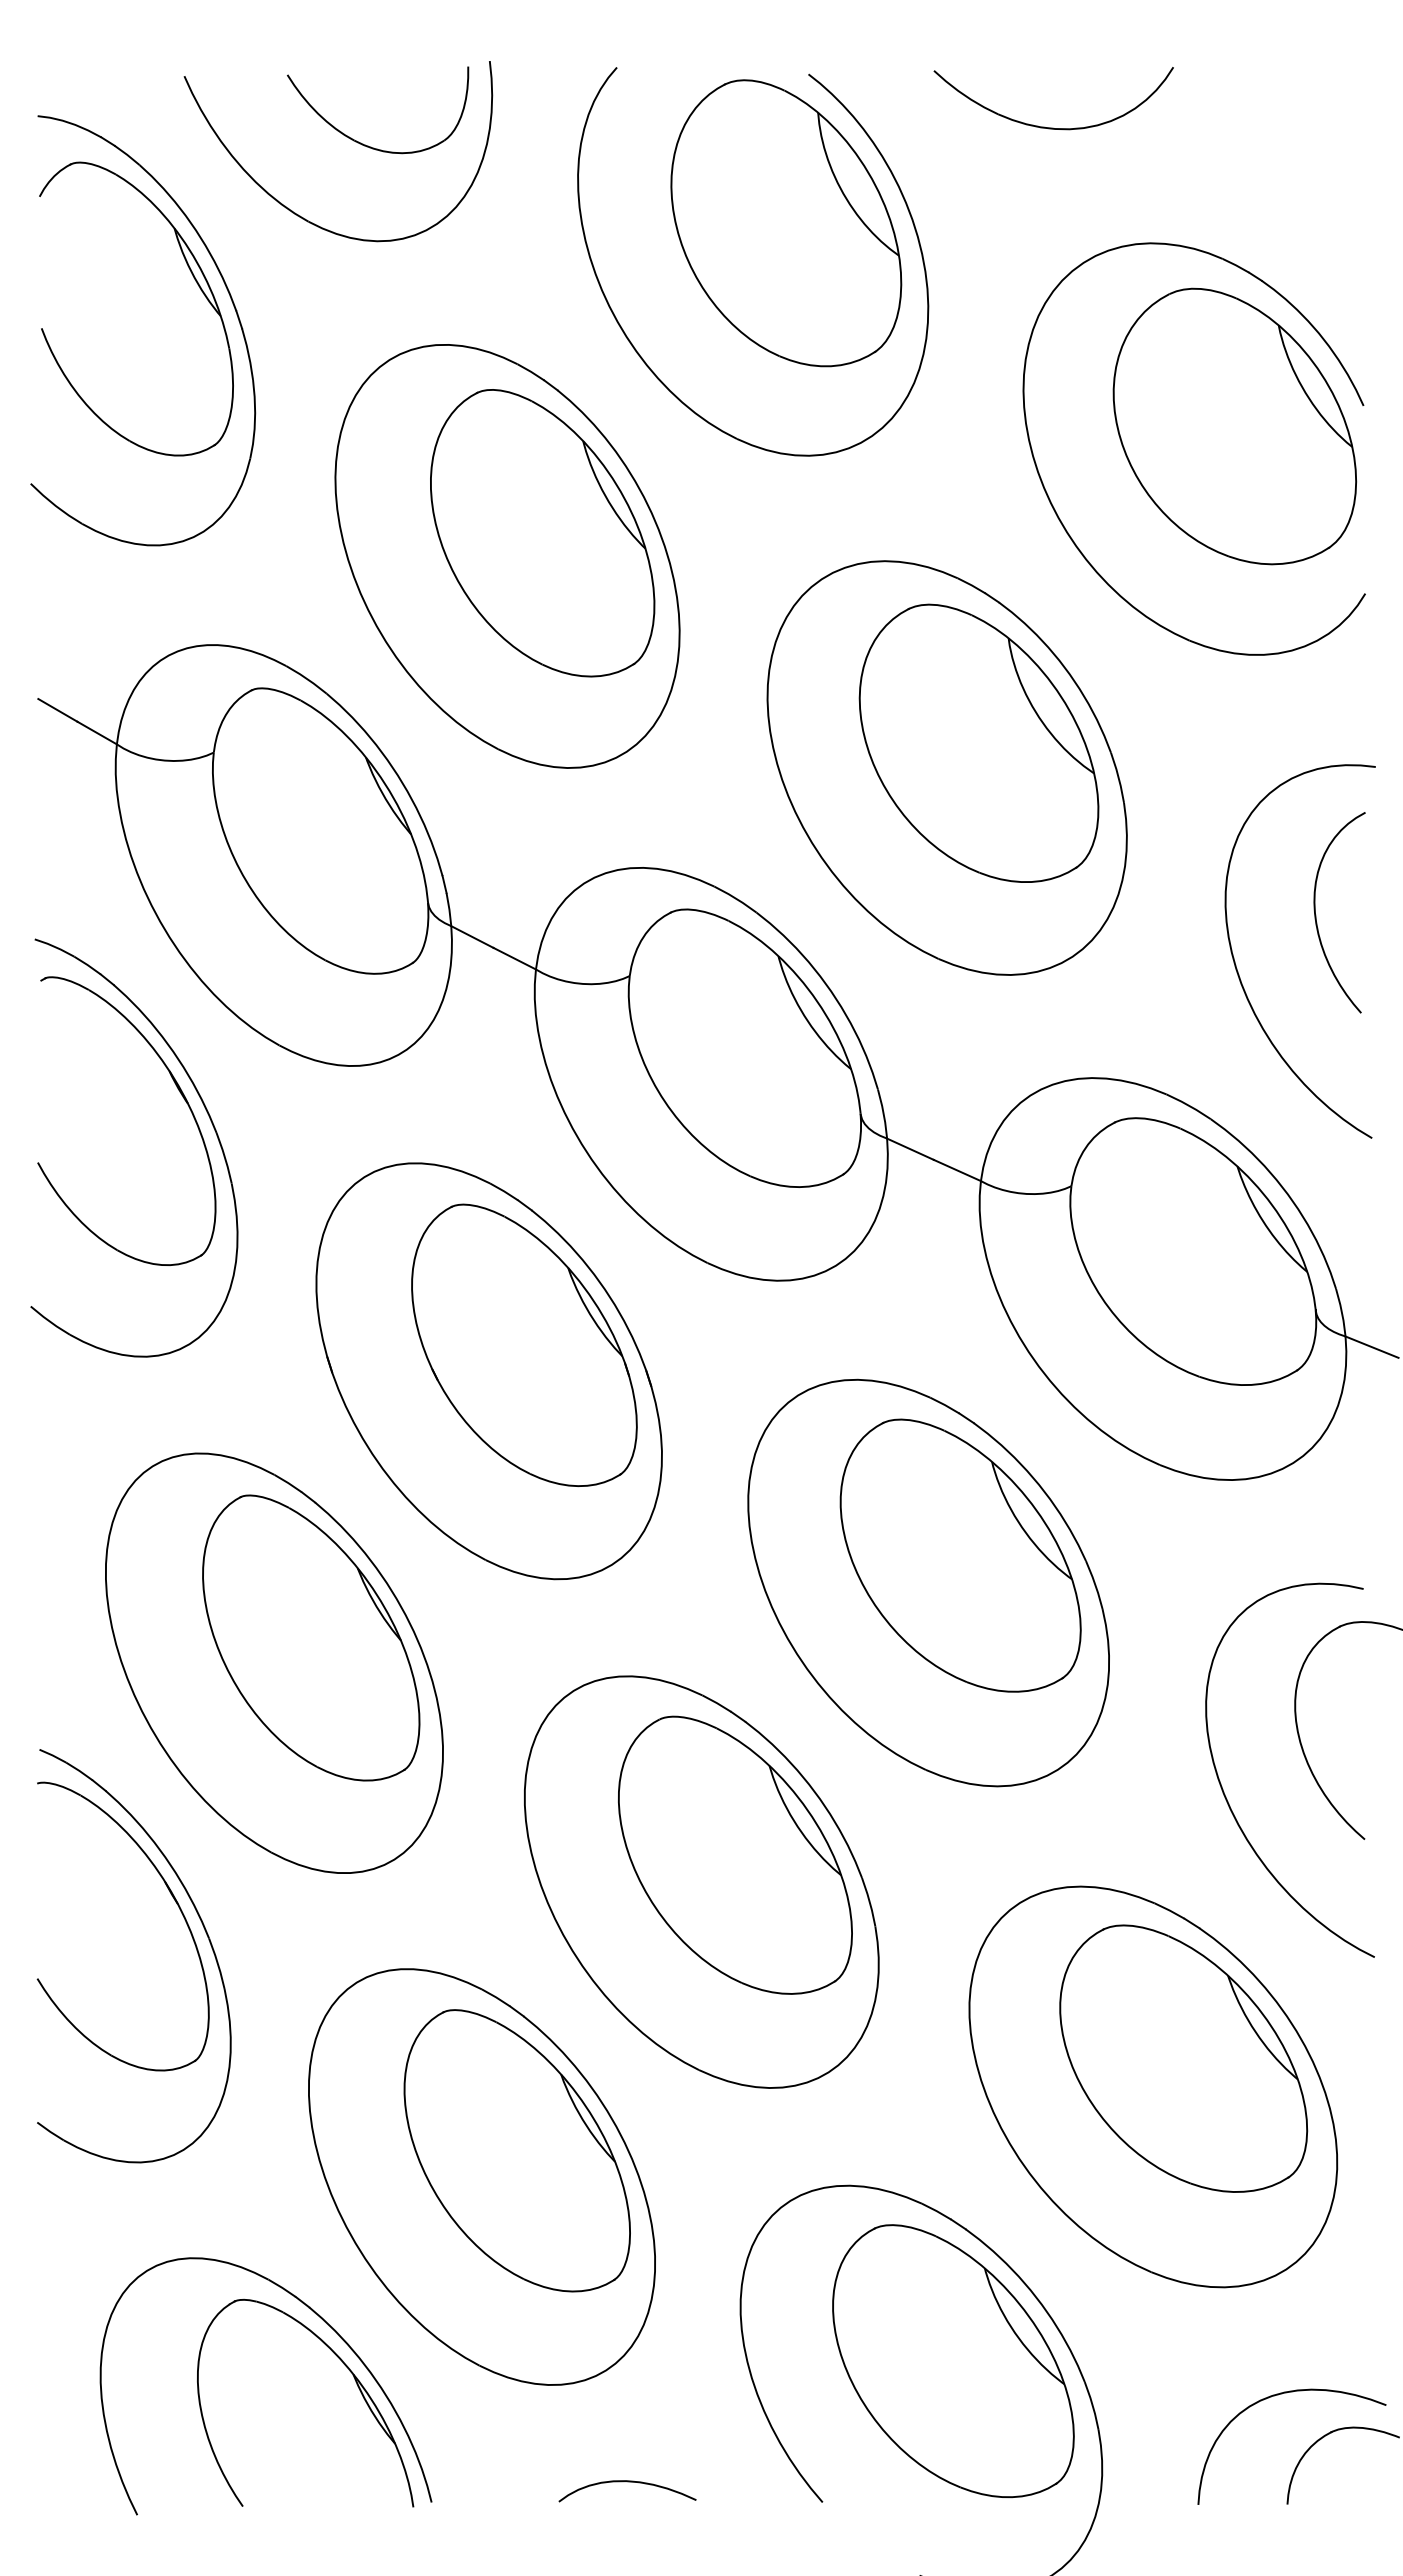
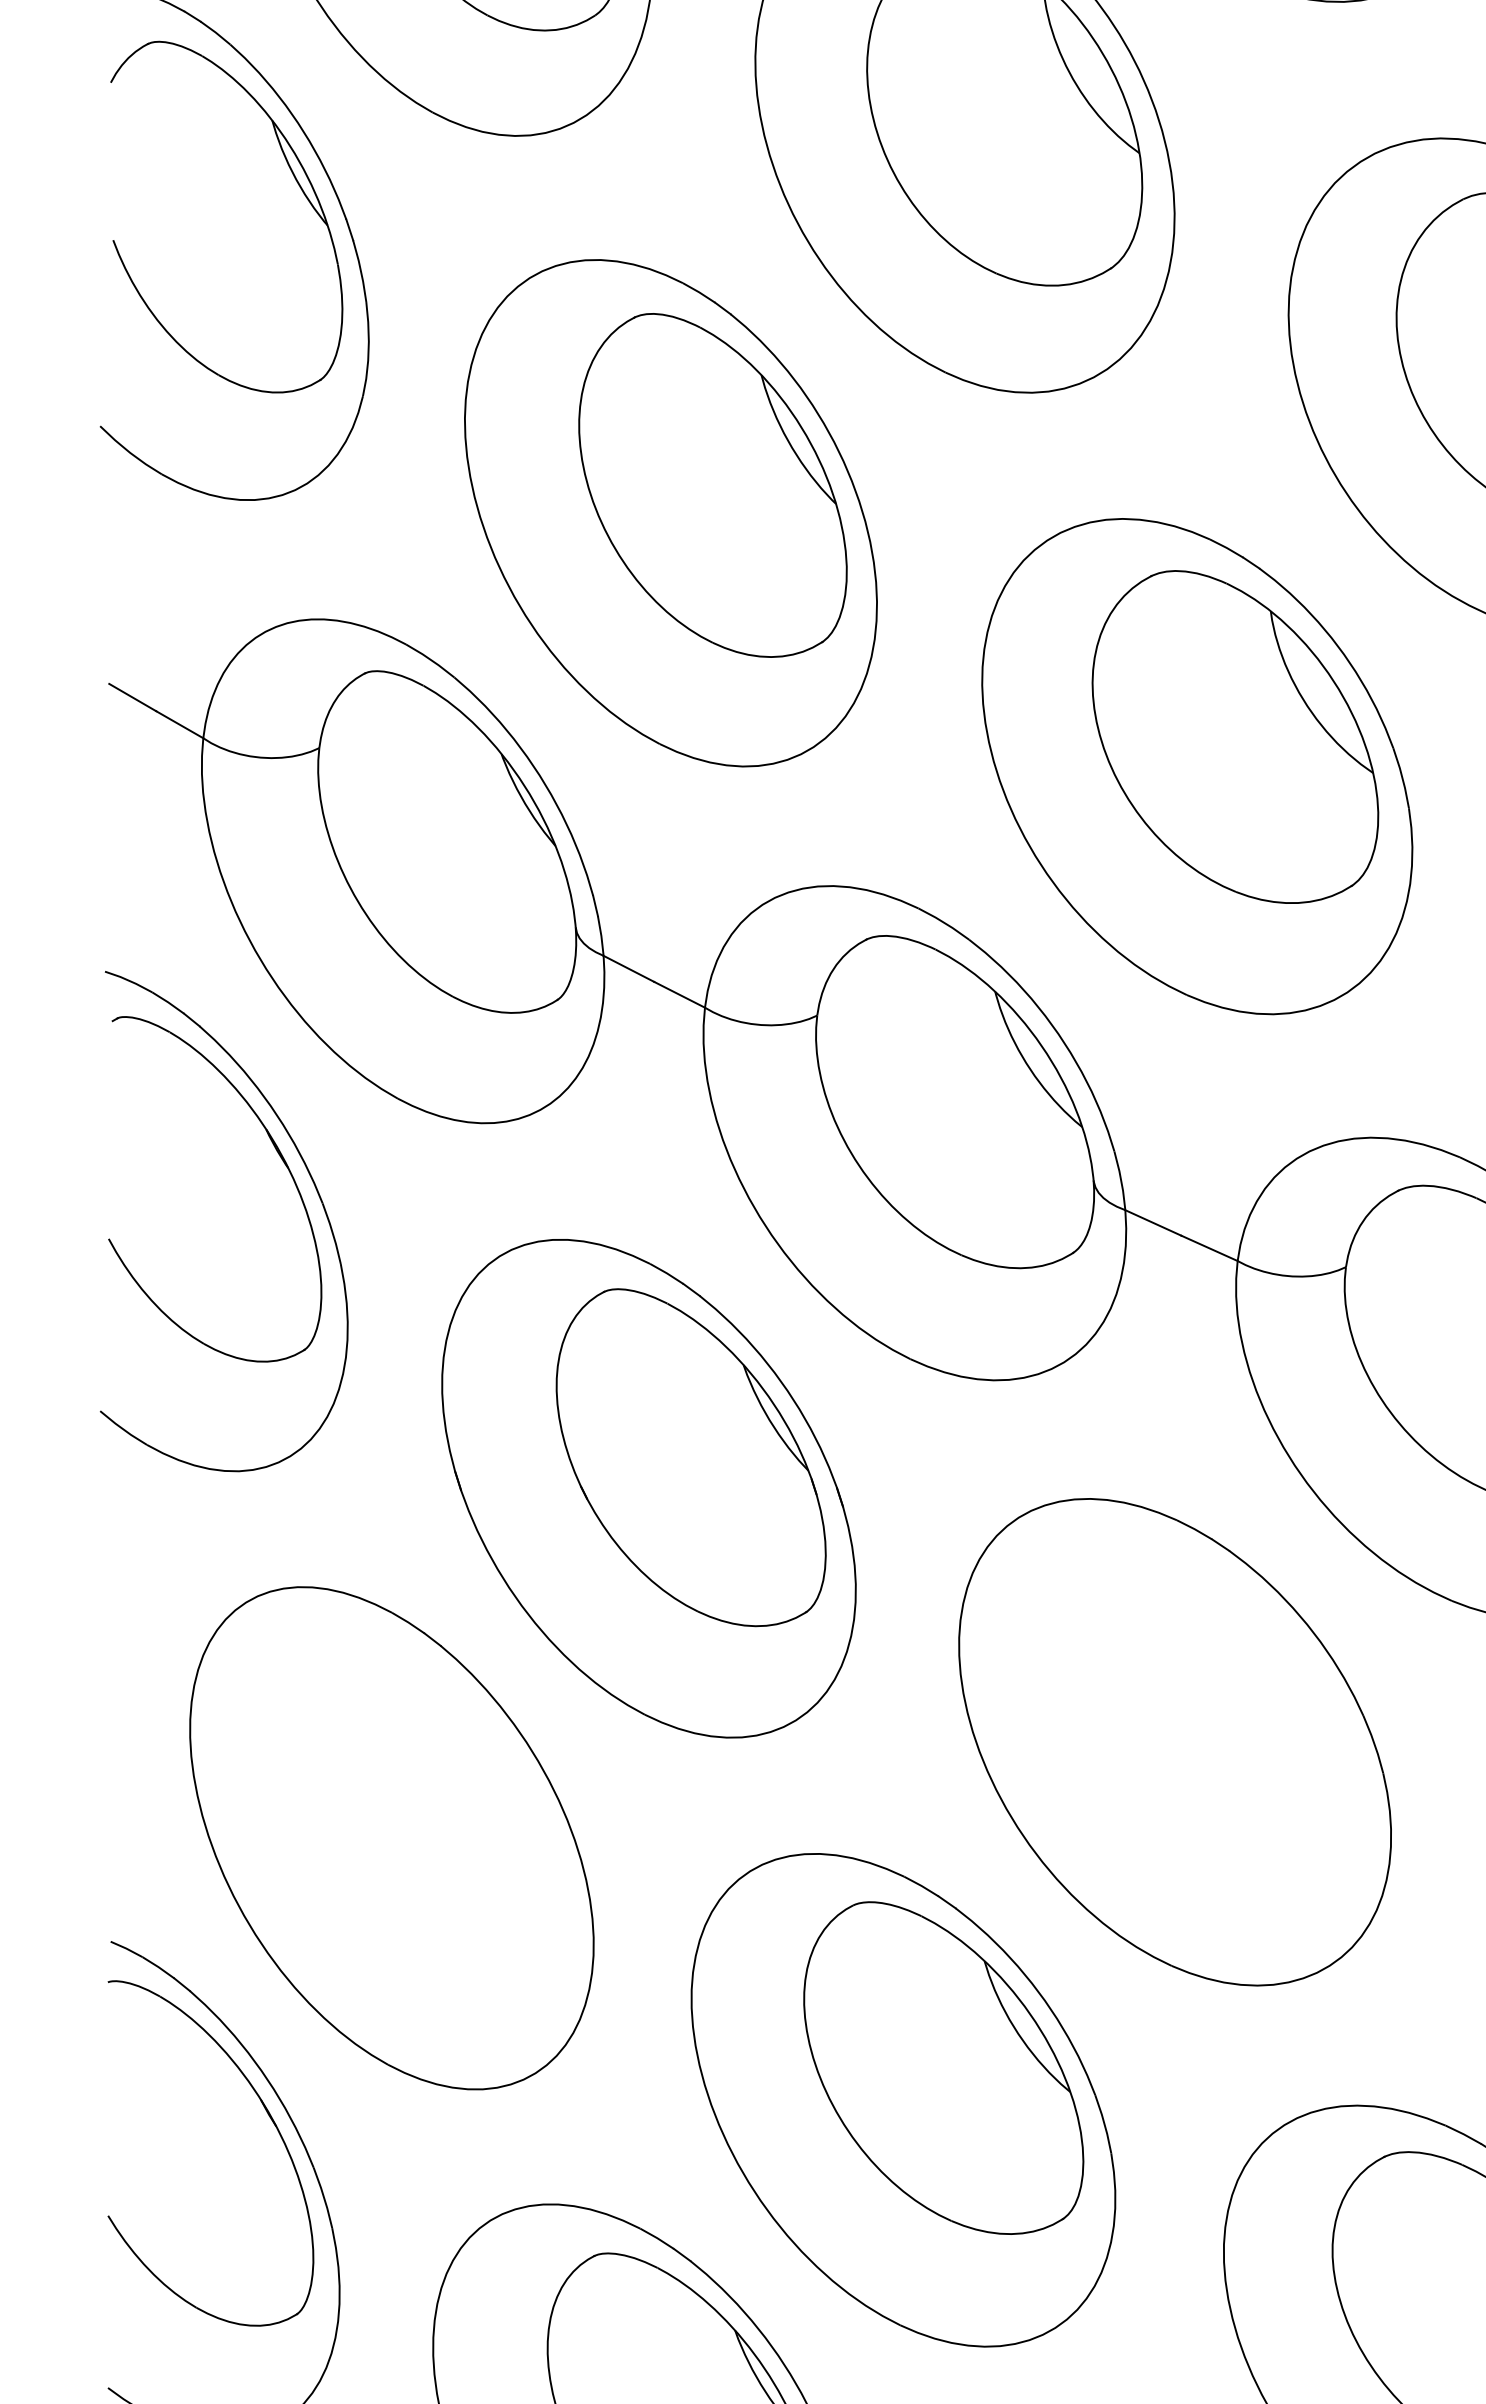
part: (960, 1555) -> (1213, 1709), removed
part: (311, 1637) -> (436, 1807), removed

